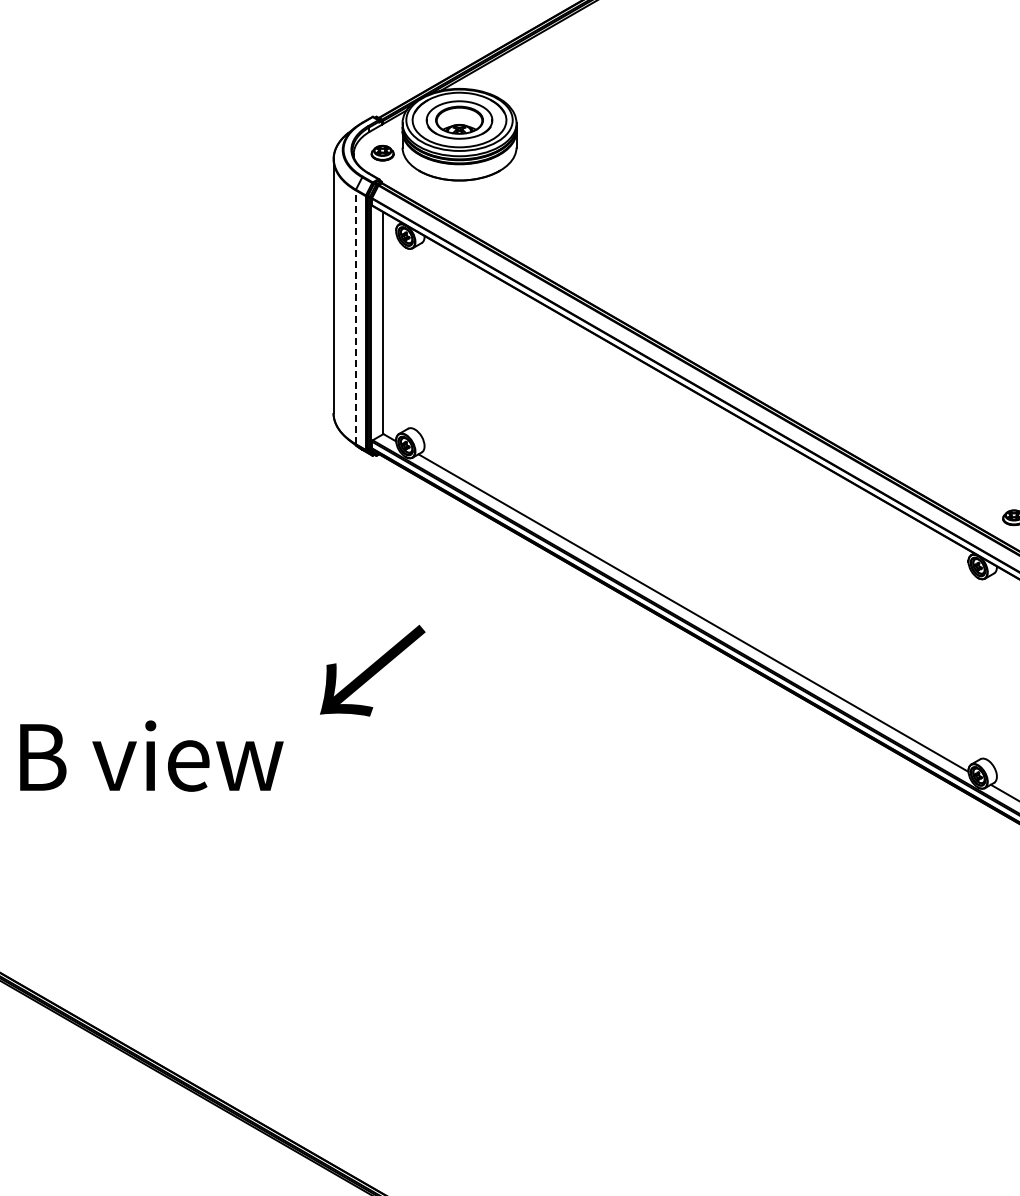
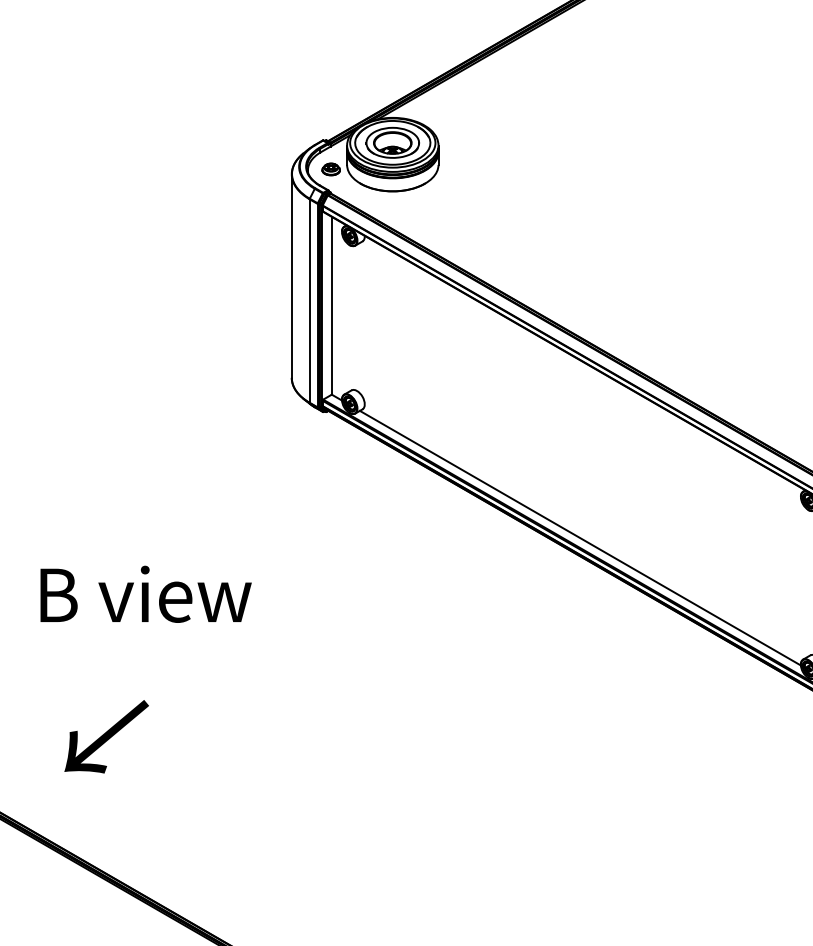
line: (355, 317) -> (309, 301), dashed -> solid
text: (372, 670) -> (106, 736), moved
text: (151, 755) -> (145, 593), moved

